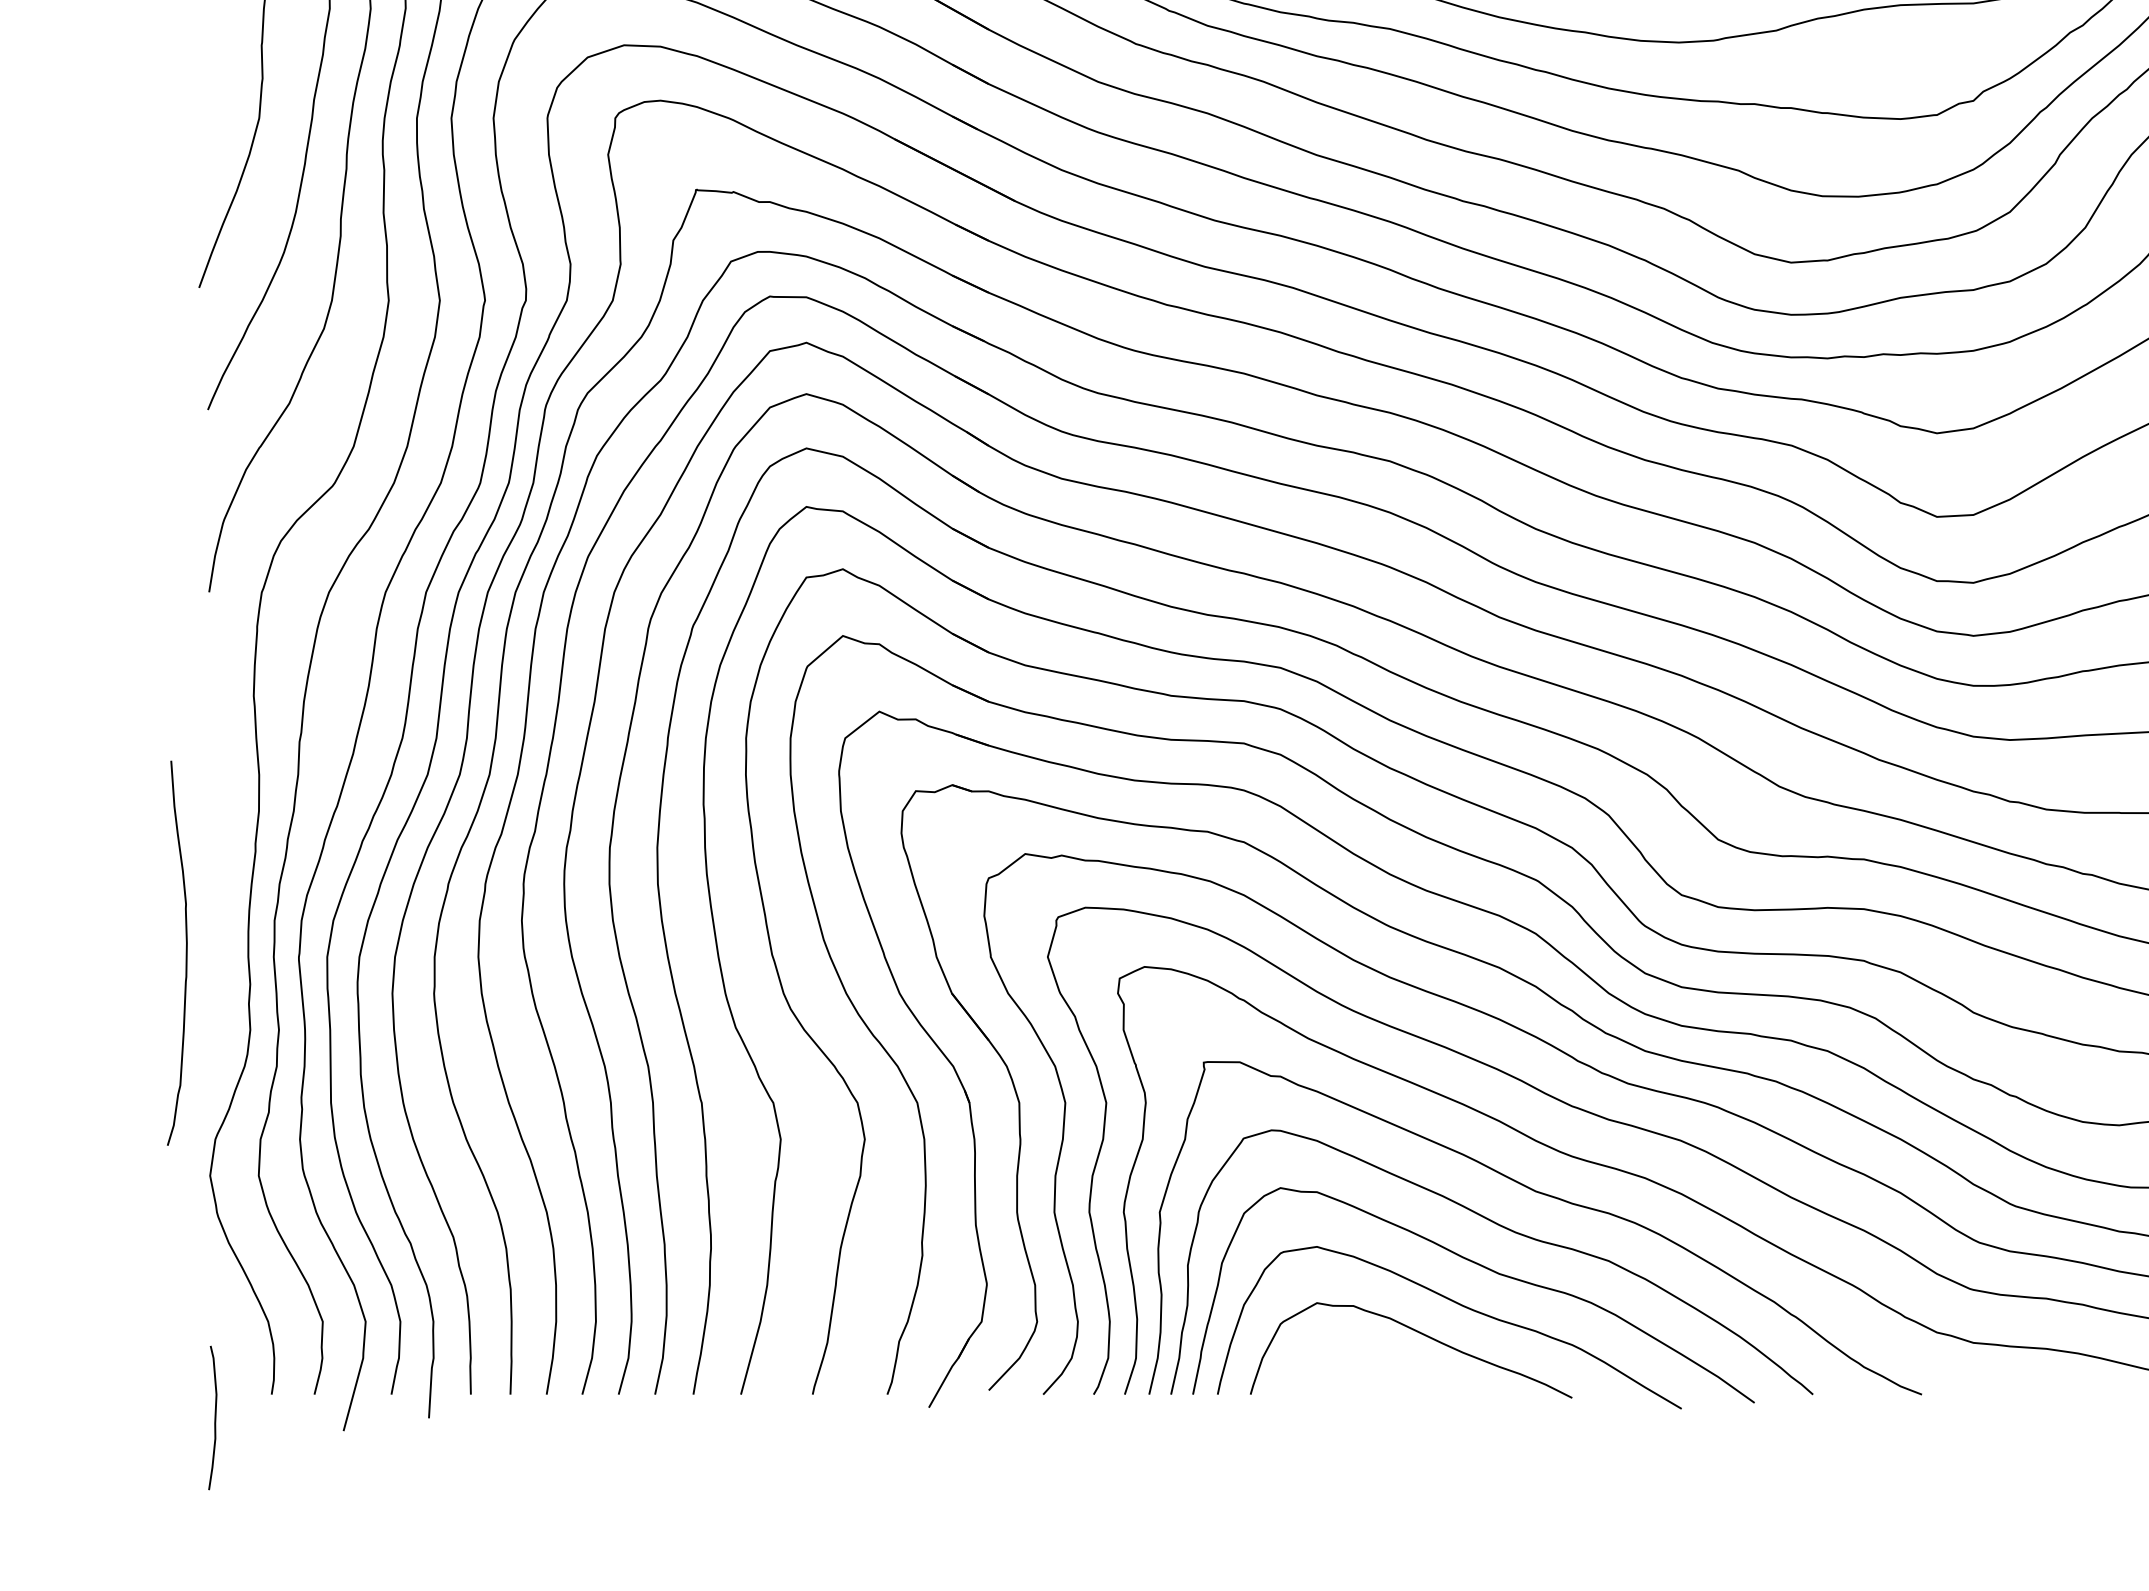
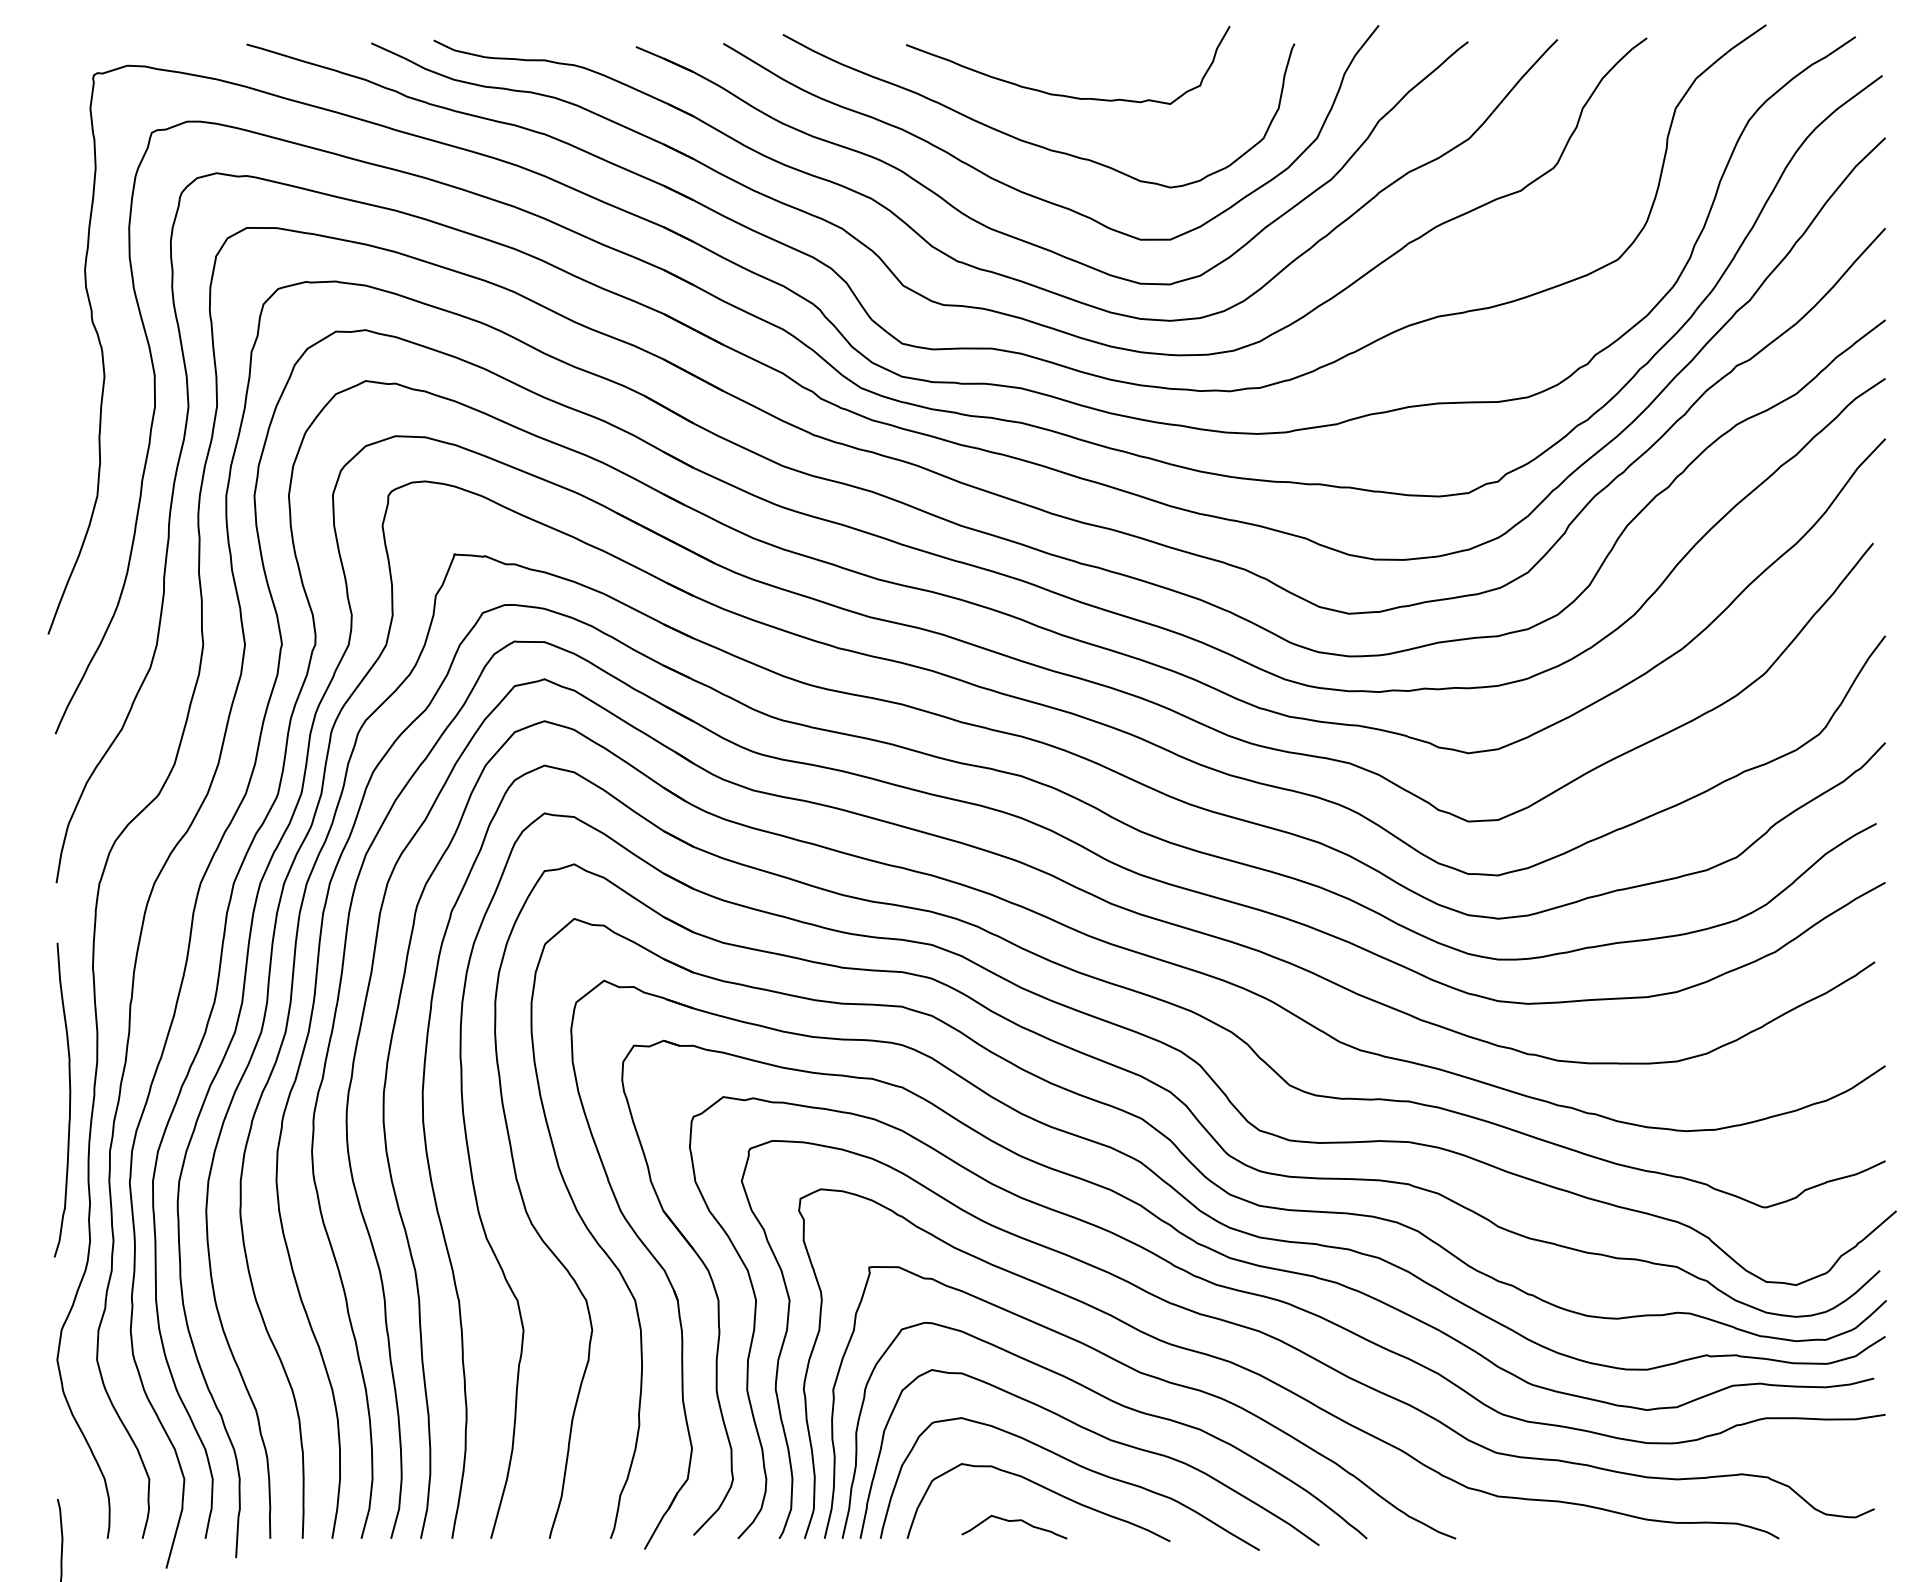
curve: (185, 952) -> (69, 1099), moved
curve: (1381, 1373) -> (1014, 1521), added

